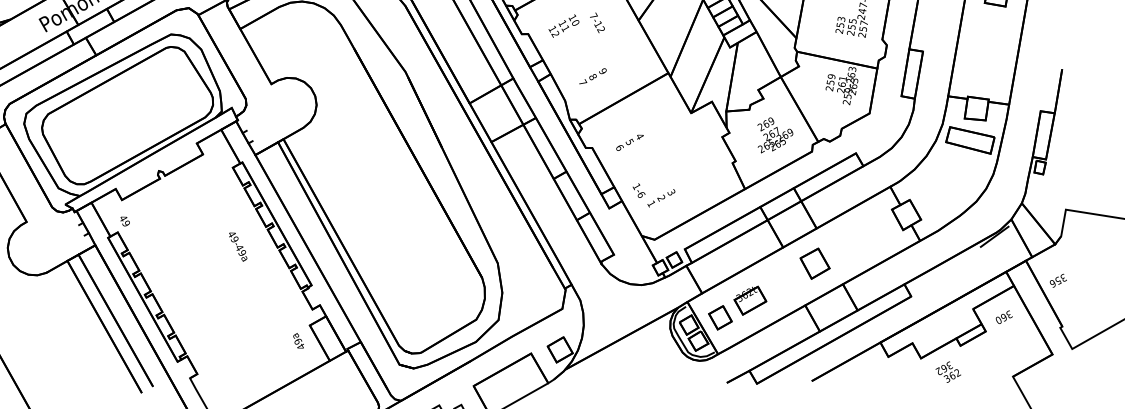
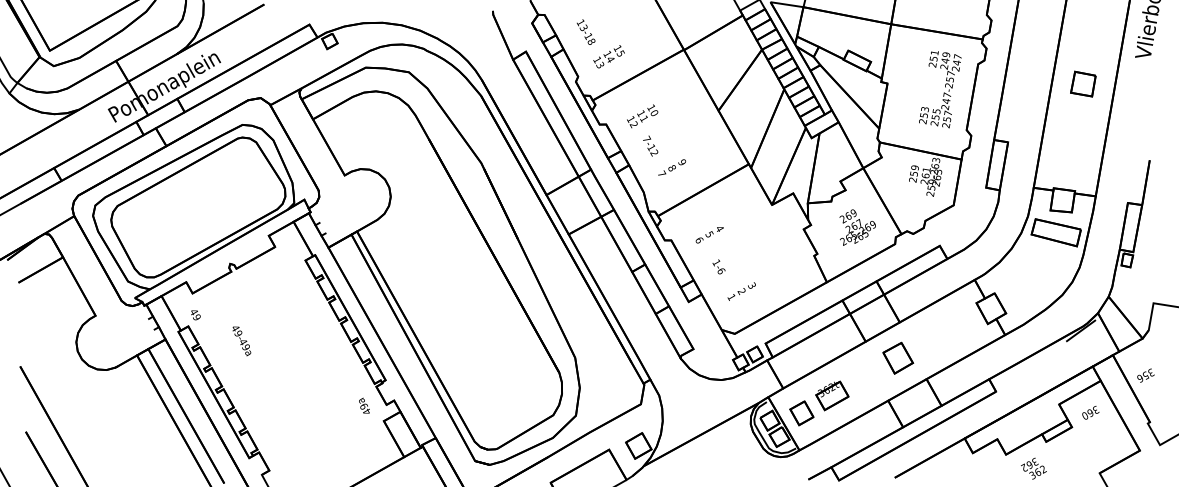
text: (597, 22) -> (650, 145), moved
text: (638, 190) -> (718, 266), moved
text: (237, 247) -> (241, 341), moved
text: (298, 340) -> (364, 405), moved

